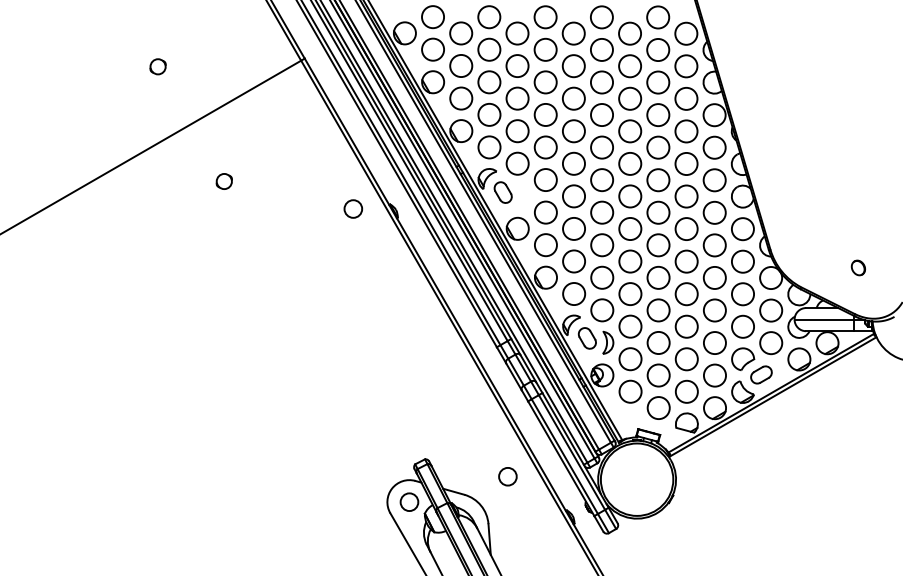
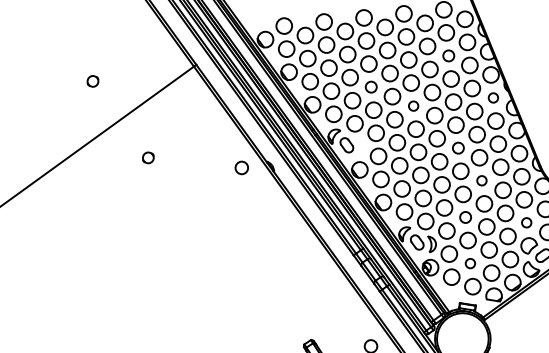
circle: (658, 82) -> (448, 55), size x0.7
circle: (545, 114) -> (371, 86), size x0.7
circle: (601, 147) -> (413, 106), size x0.6
circle: (714, 147) -> (493, 97), size x0.6
circle: (658, 212) -> (458, 148), size x0.7
circle: (686, 261) -> (481, 180), size x0.6
circle: (658, 310) -> (465, 217), size x0.7
circle: (742, 326) -> (526, 222), size x0.6
circle: (658, 375) -> (470, 263), size x0.6

